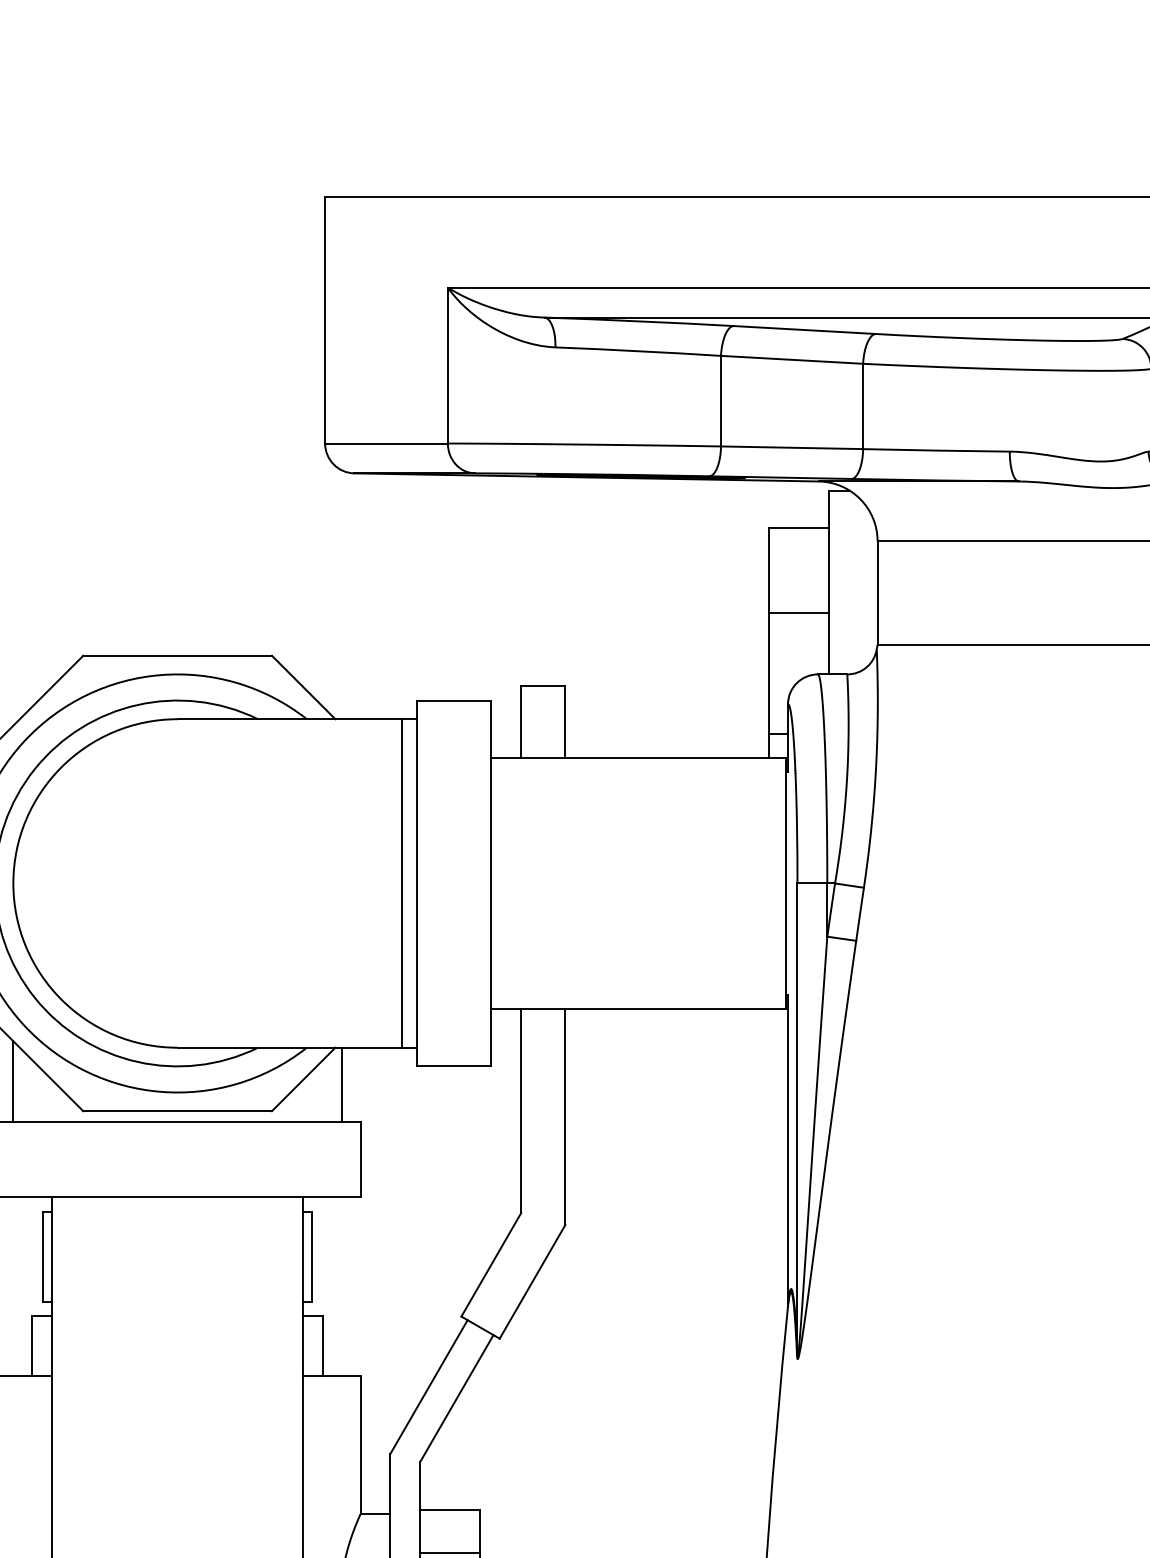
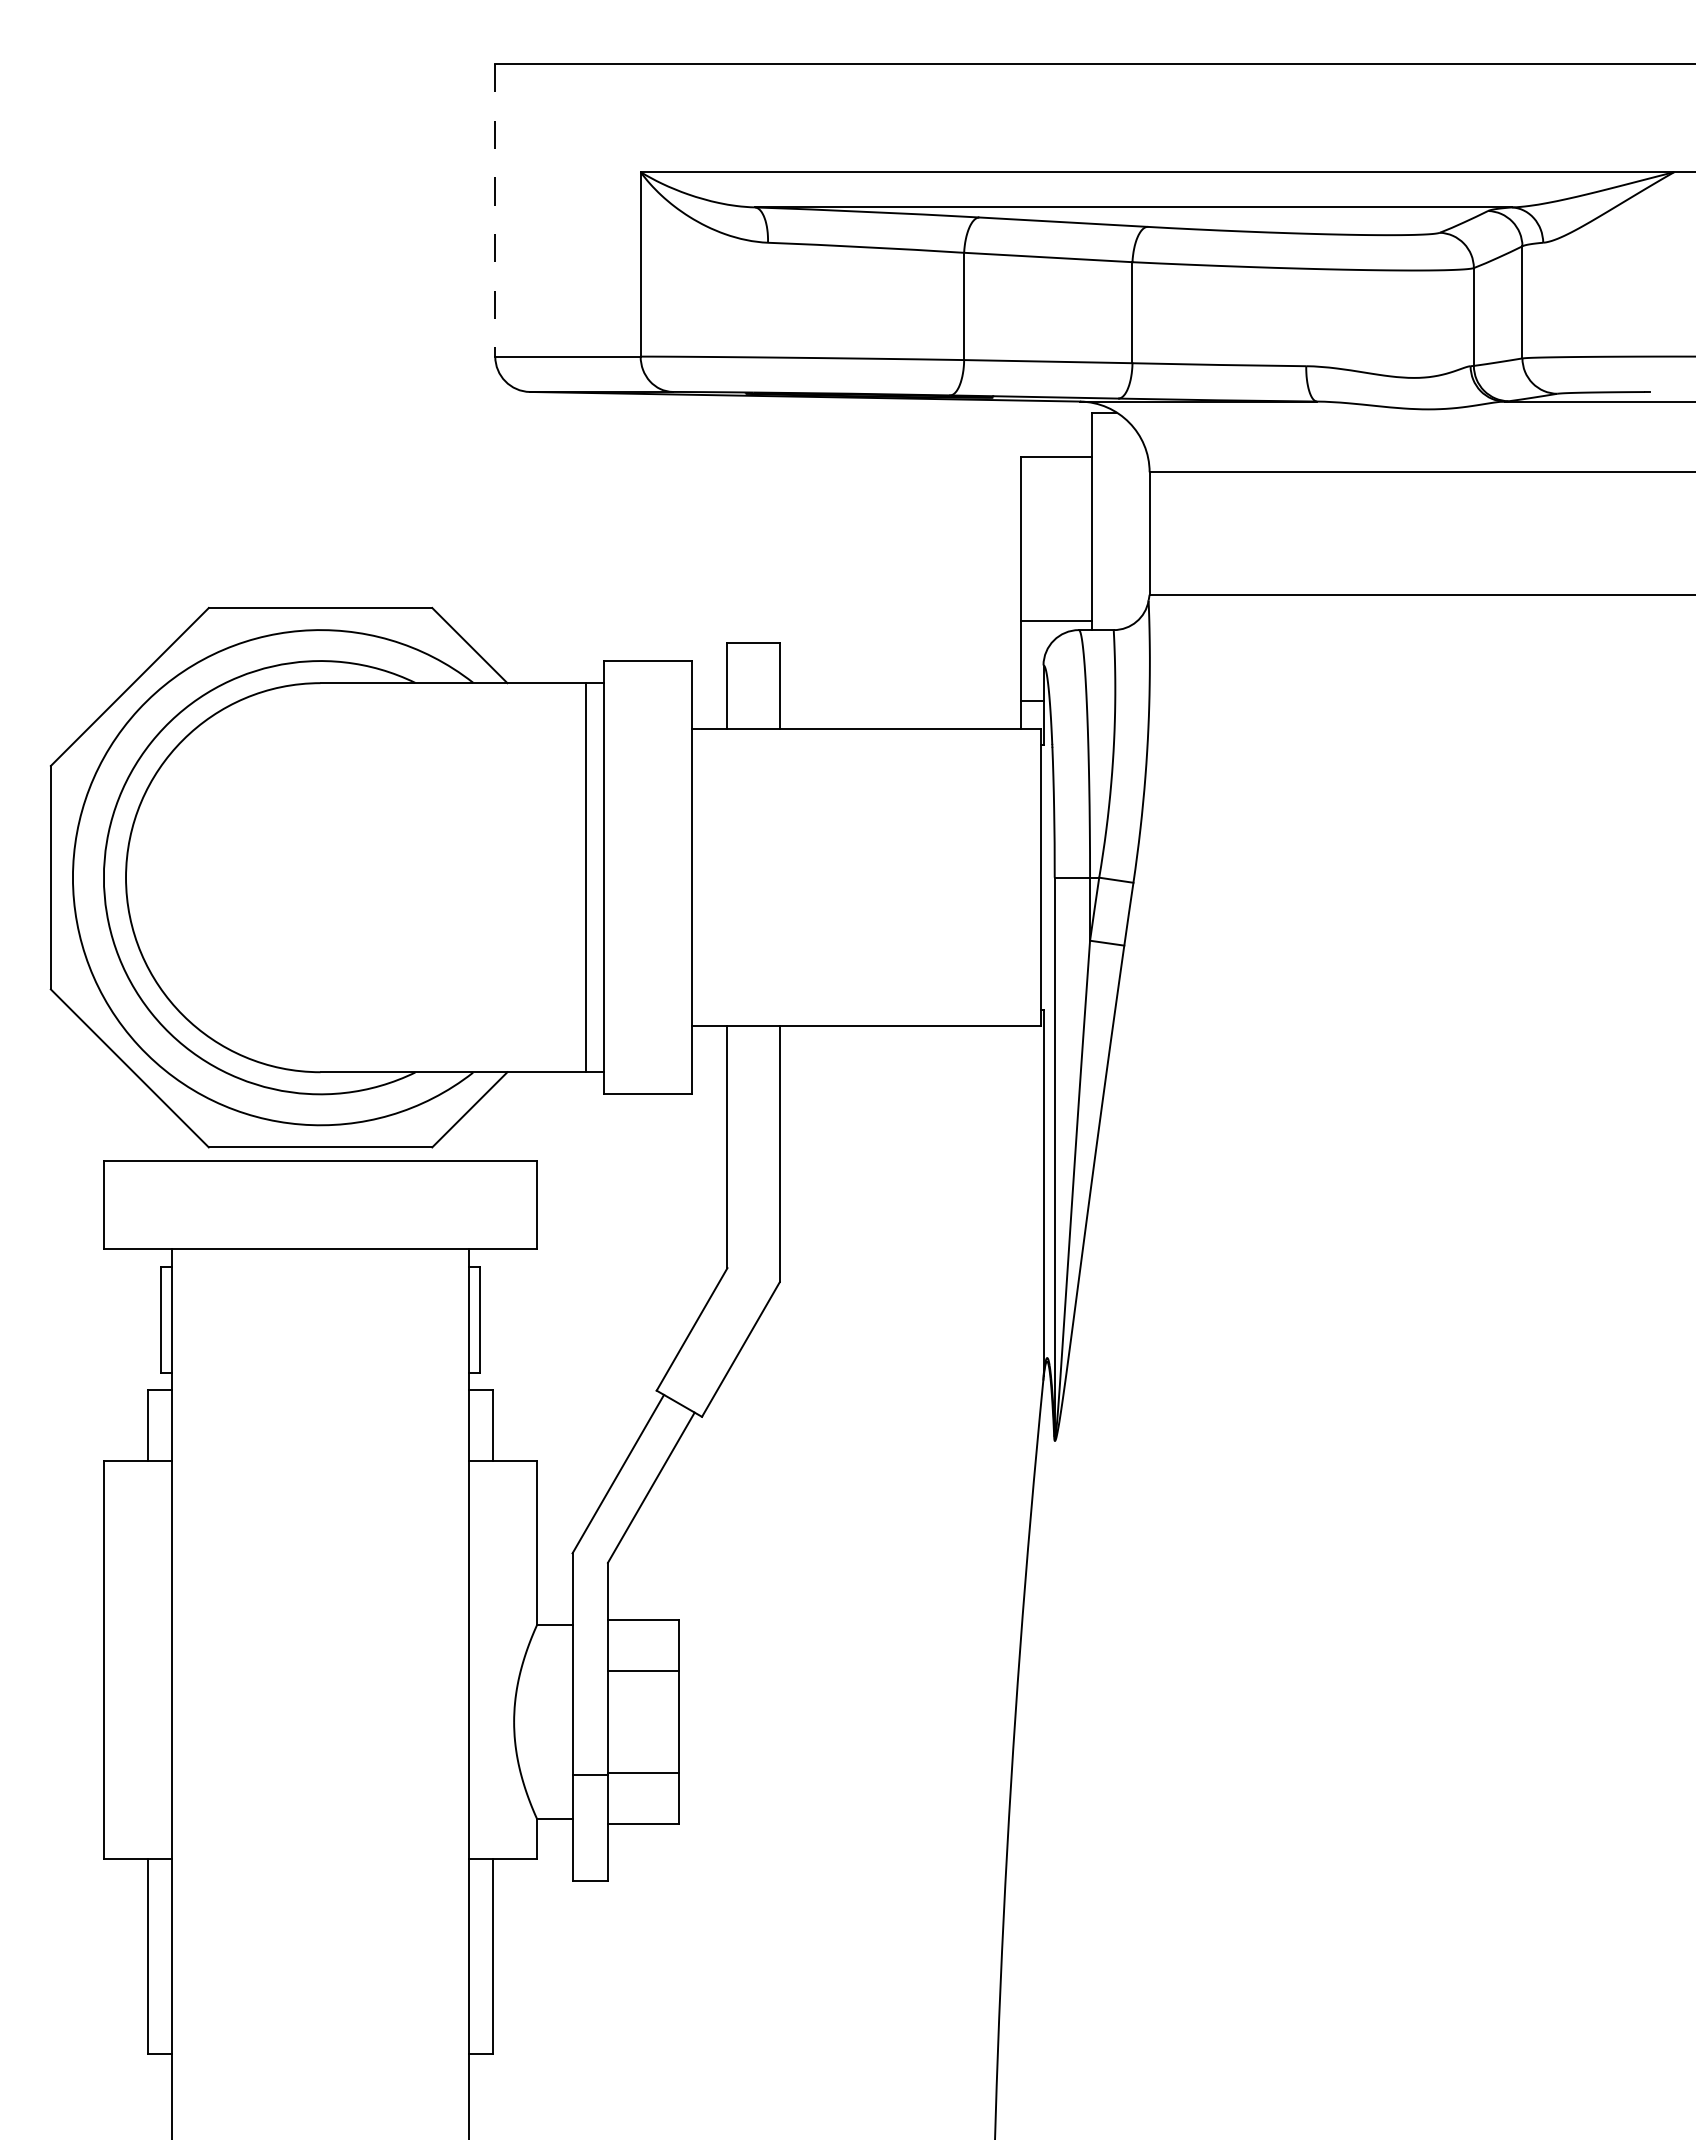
line: (325, 320) -> (495, 210), solid -> dashed
line: (798, 613) -> (1056, 620), moved
line: (13, 1081) -> (126, 1112), removed
line: (342, 1085) -> (515, 1116), removed

